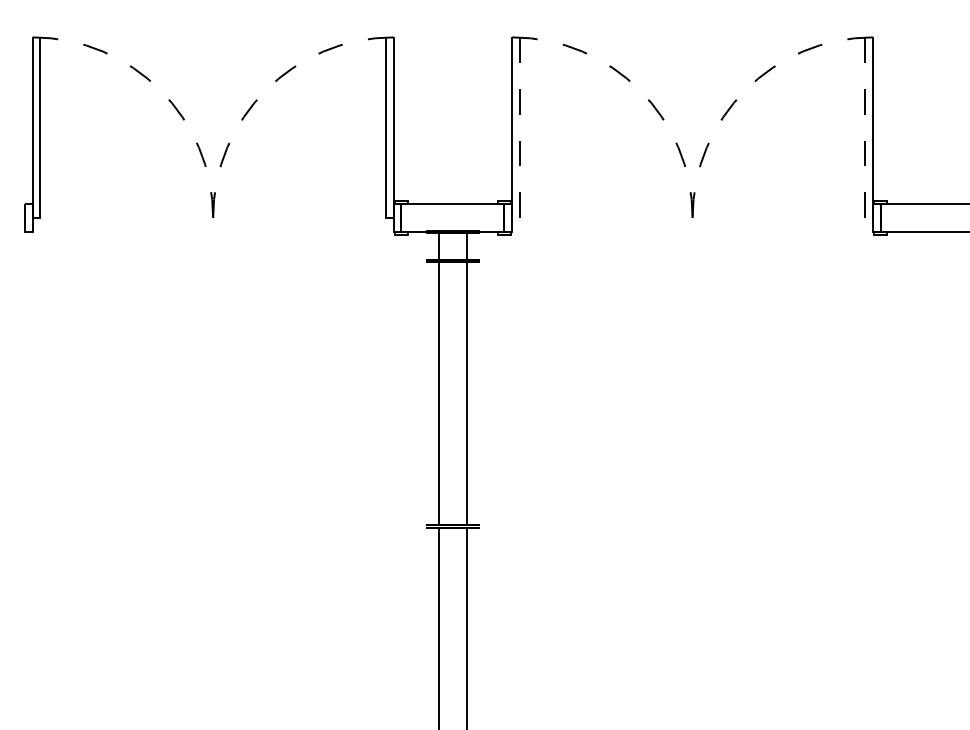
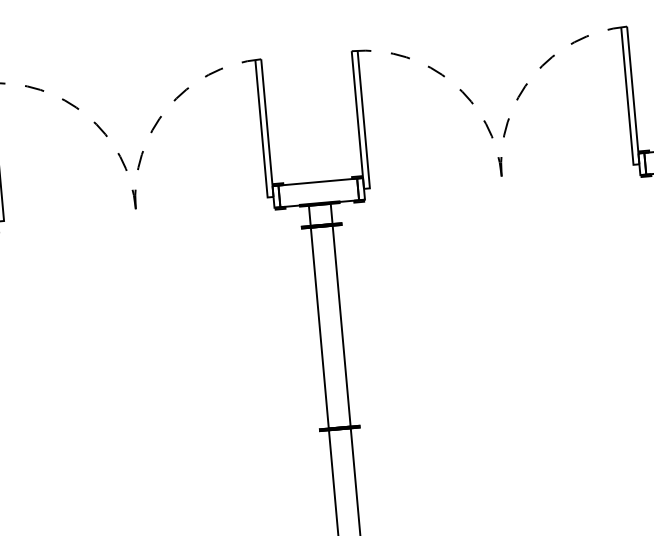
line: (519, 132) -> (363, 123), dashed -> solid
line: (865, 132) -> (627, 99), dashed -> solid

